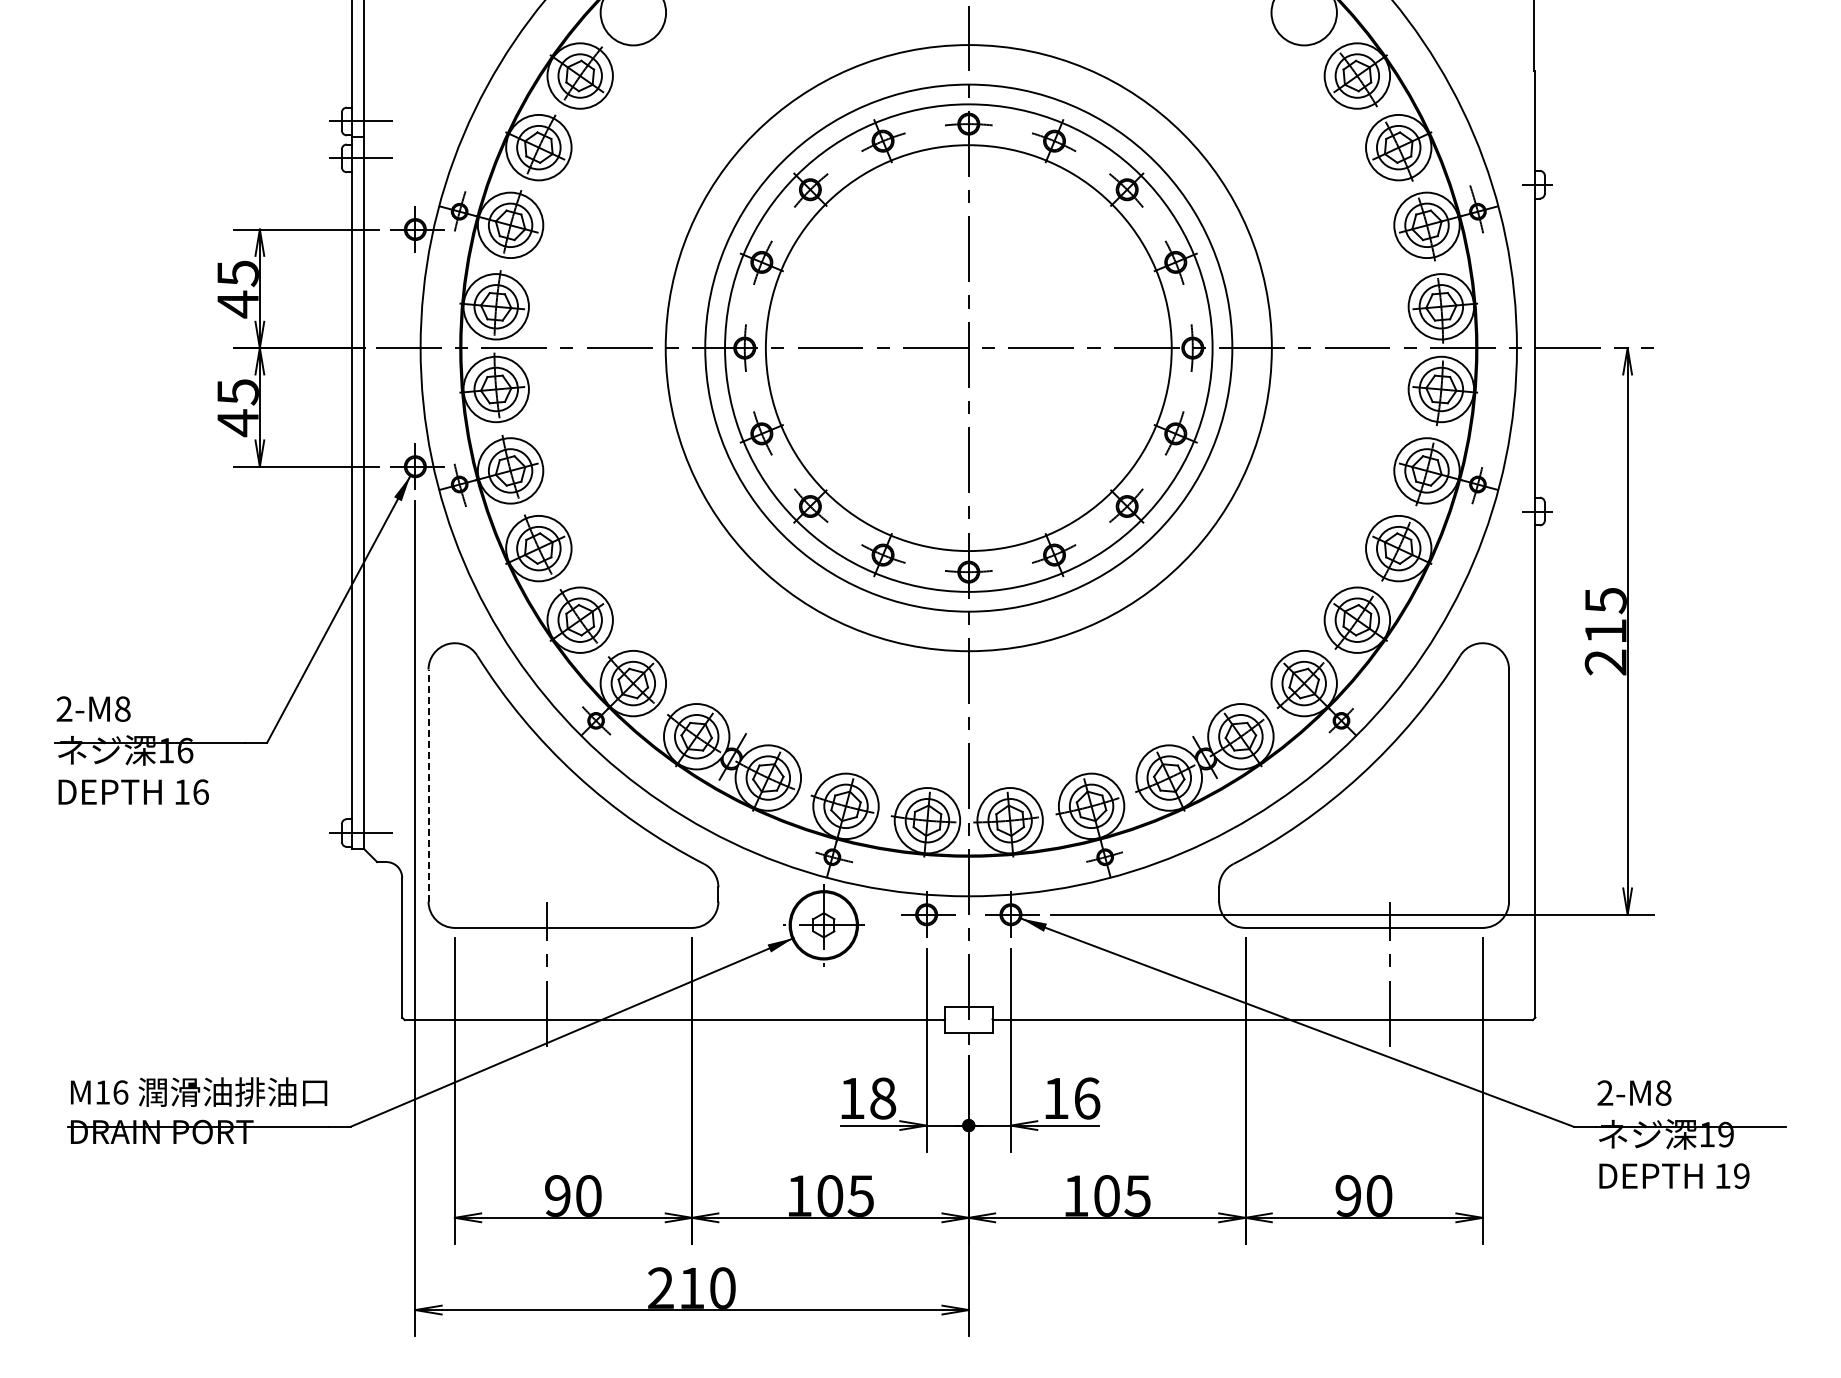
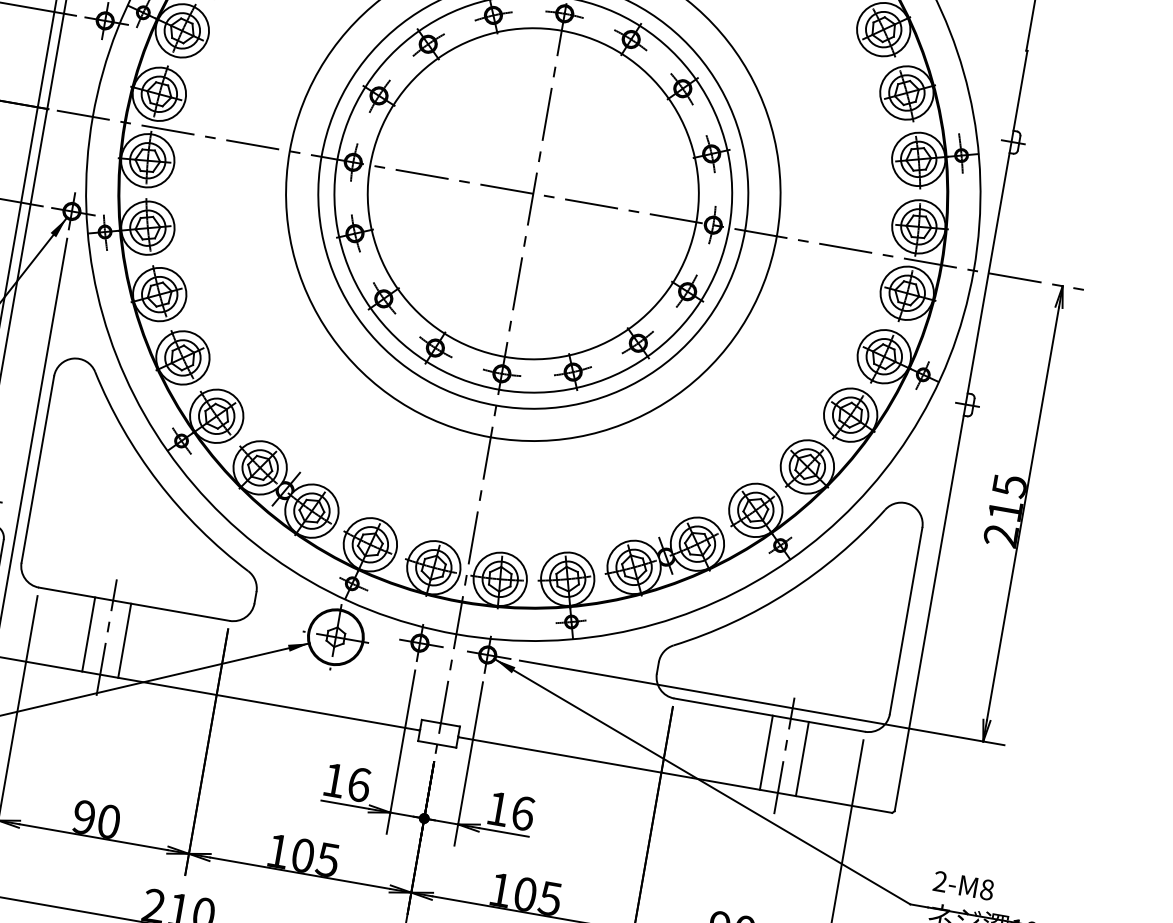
line: (428, 785) -> (37, 469), dashed -> solid
line: (524, 973) -> (88, 633), added
line: (569, 973) -> (124, 640), added
line: (1368, 973) -> (766, 752), added
line: (1412, 973) -> (802, 758), added
text: (883, 1098) -> (359, 784), 18 -> 16

